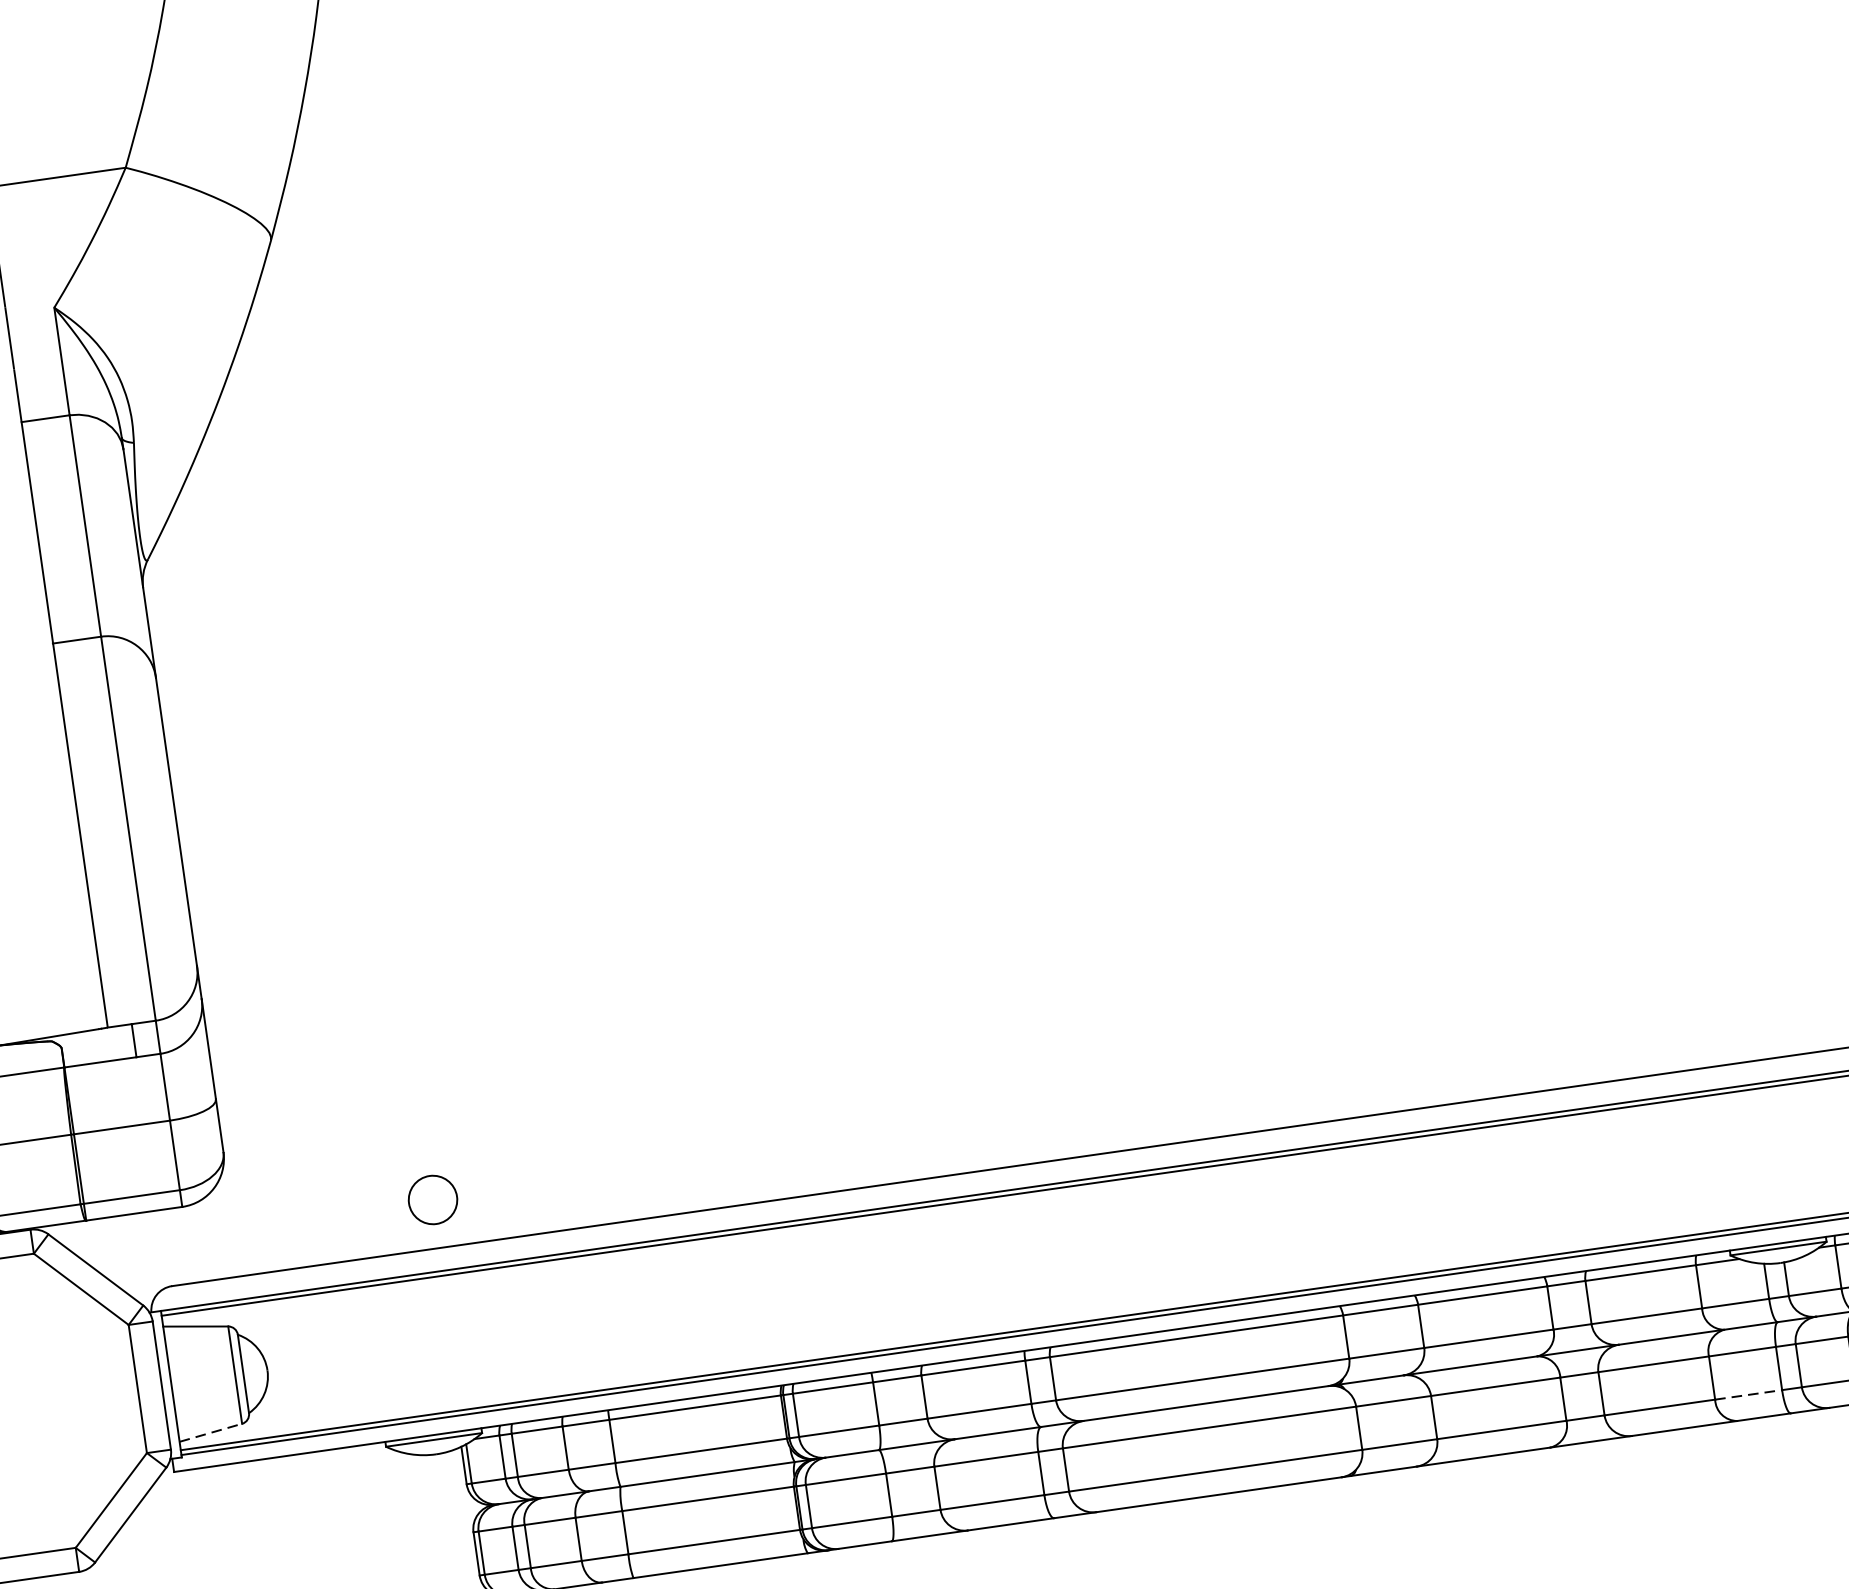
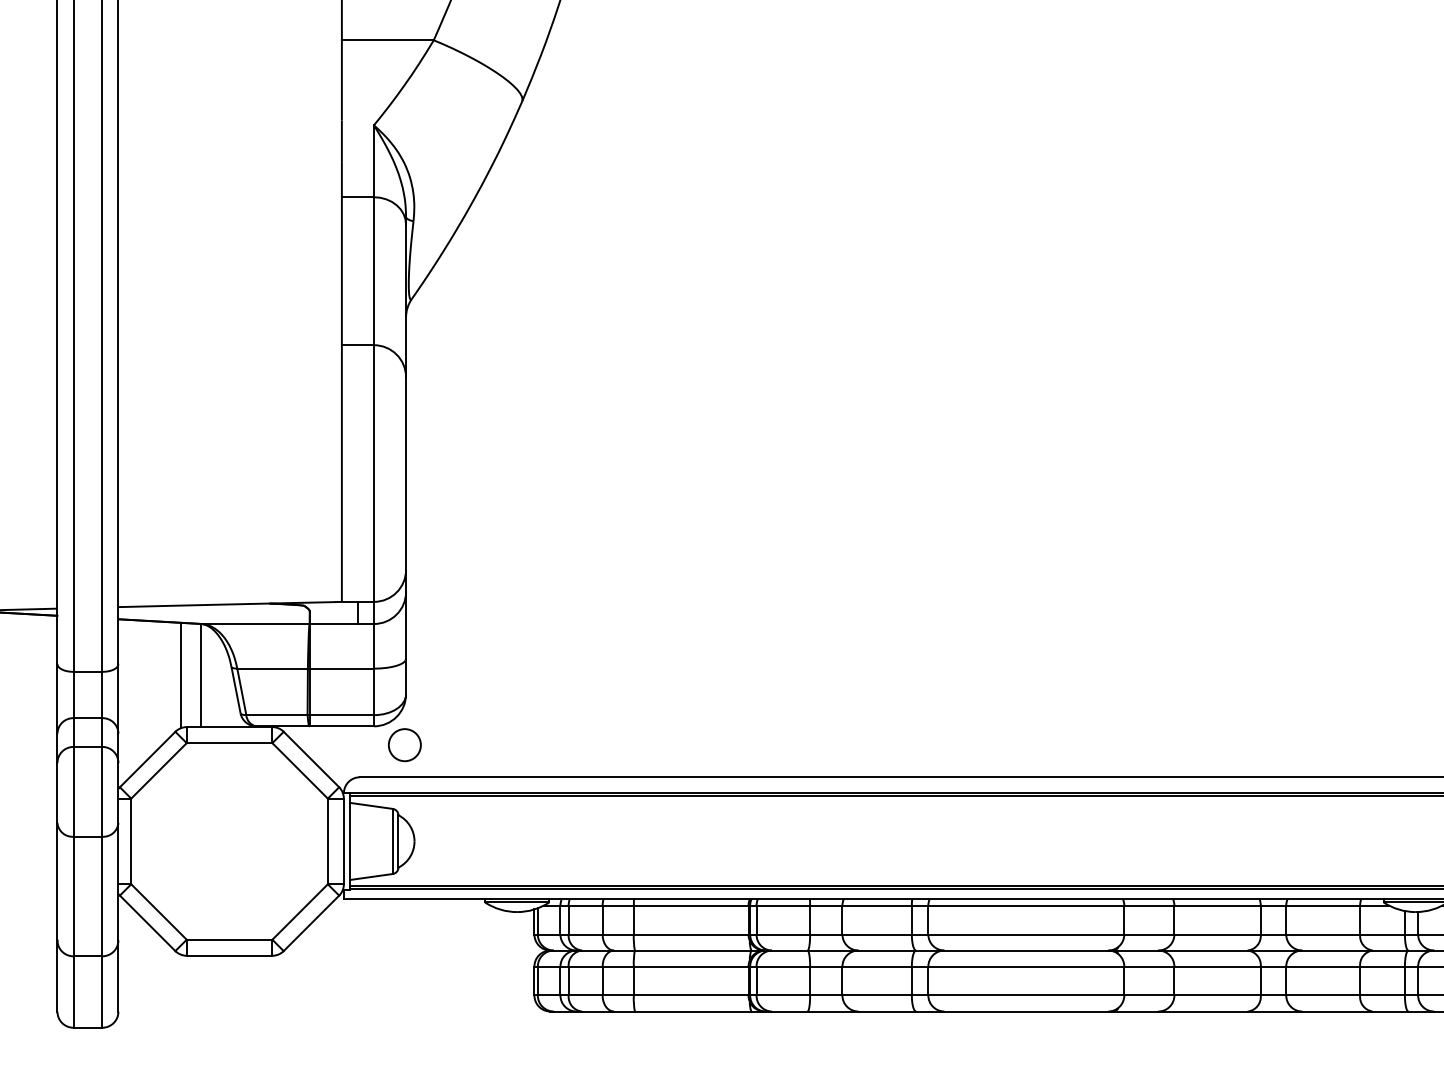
circle: (432, 1200) -> (404, 745), moved
line: (1750, 1394) -> (1383, 995), dashed -> solid
line: (210, 1432) -> (371, 876), dashed -> solid

